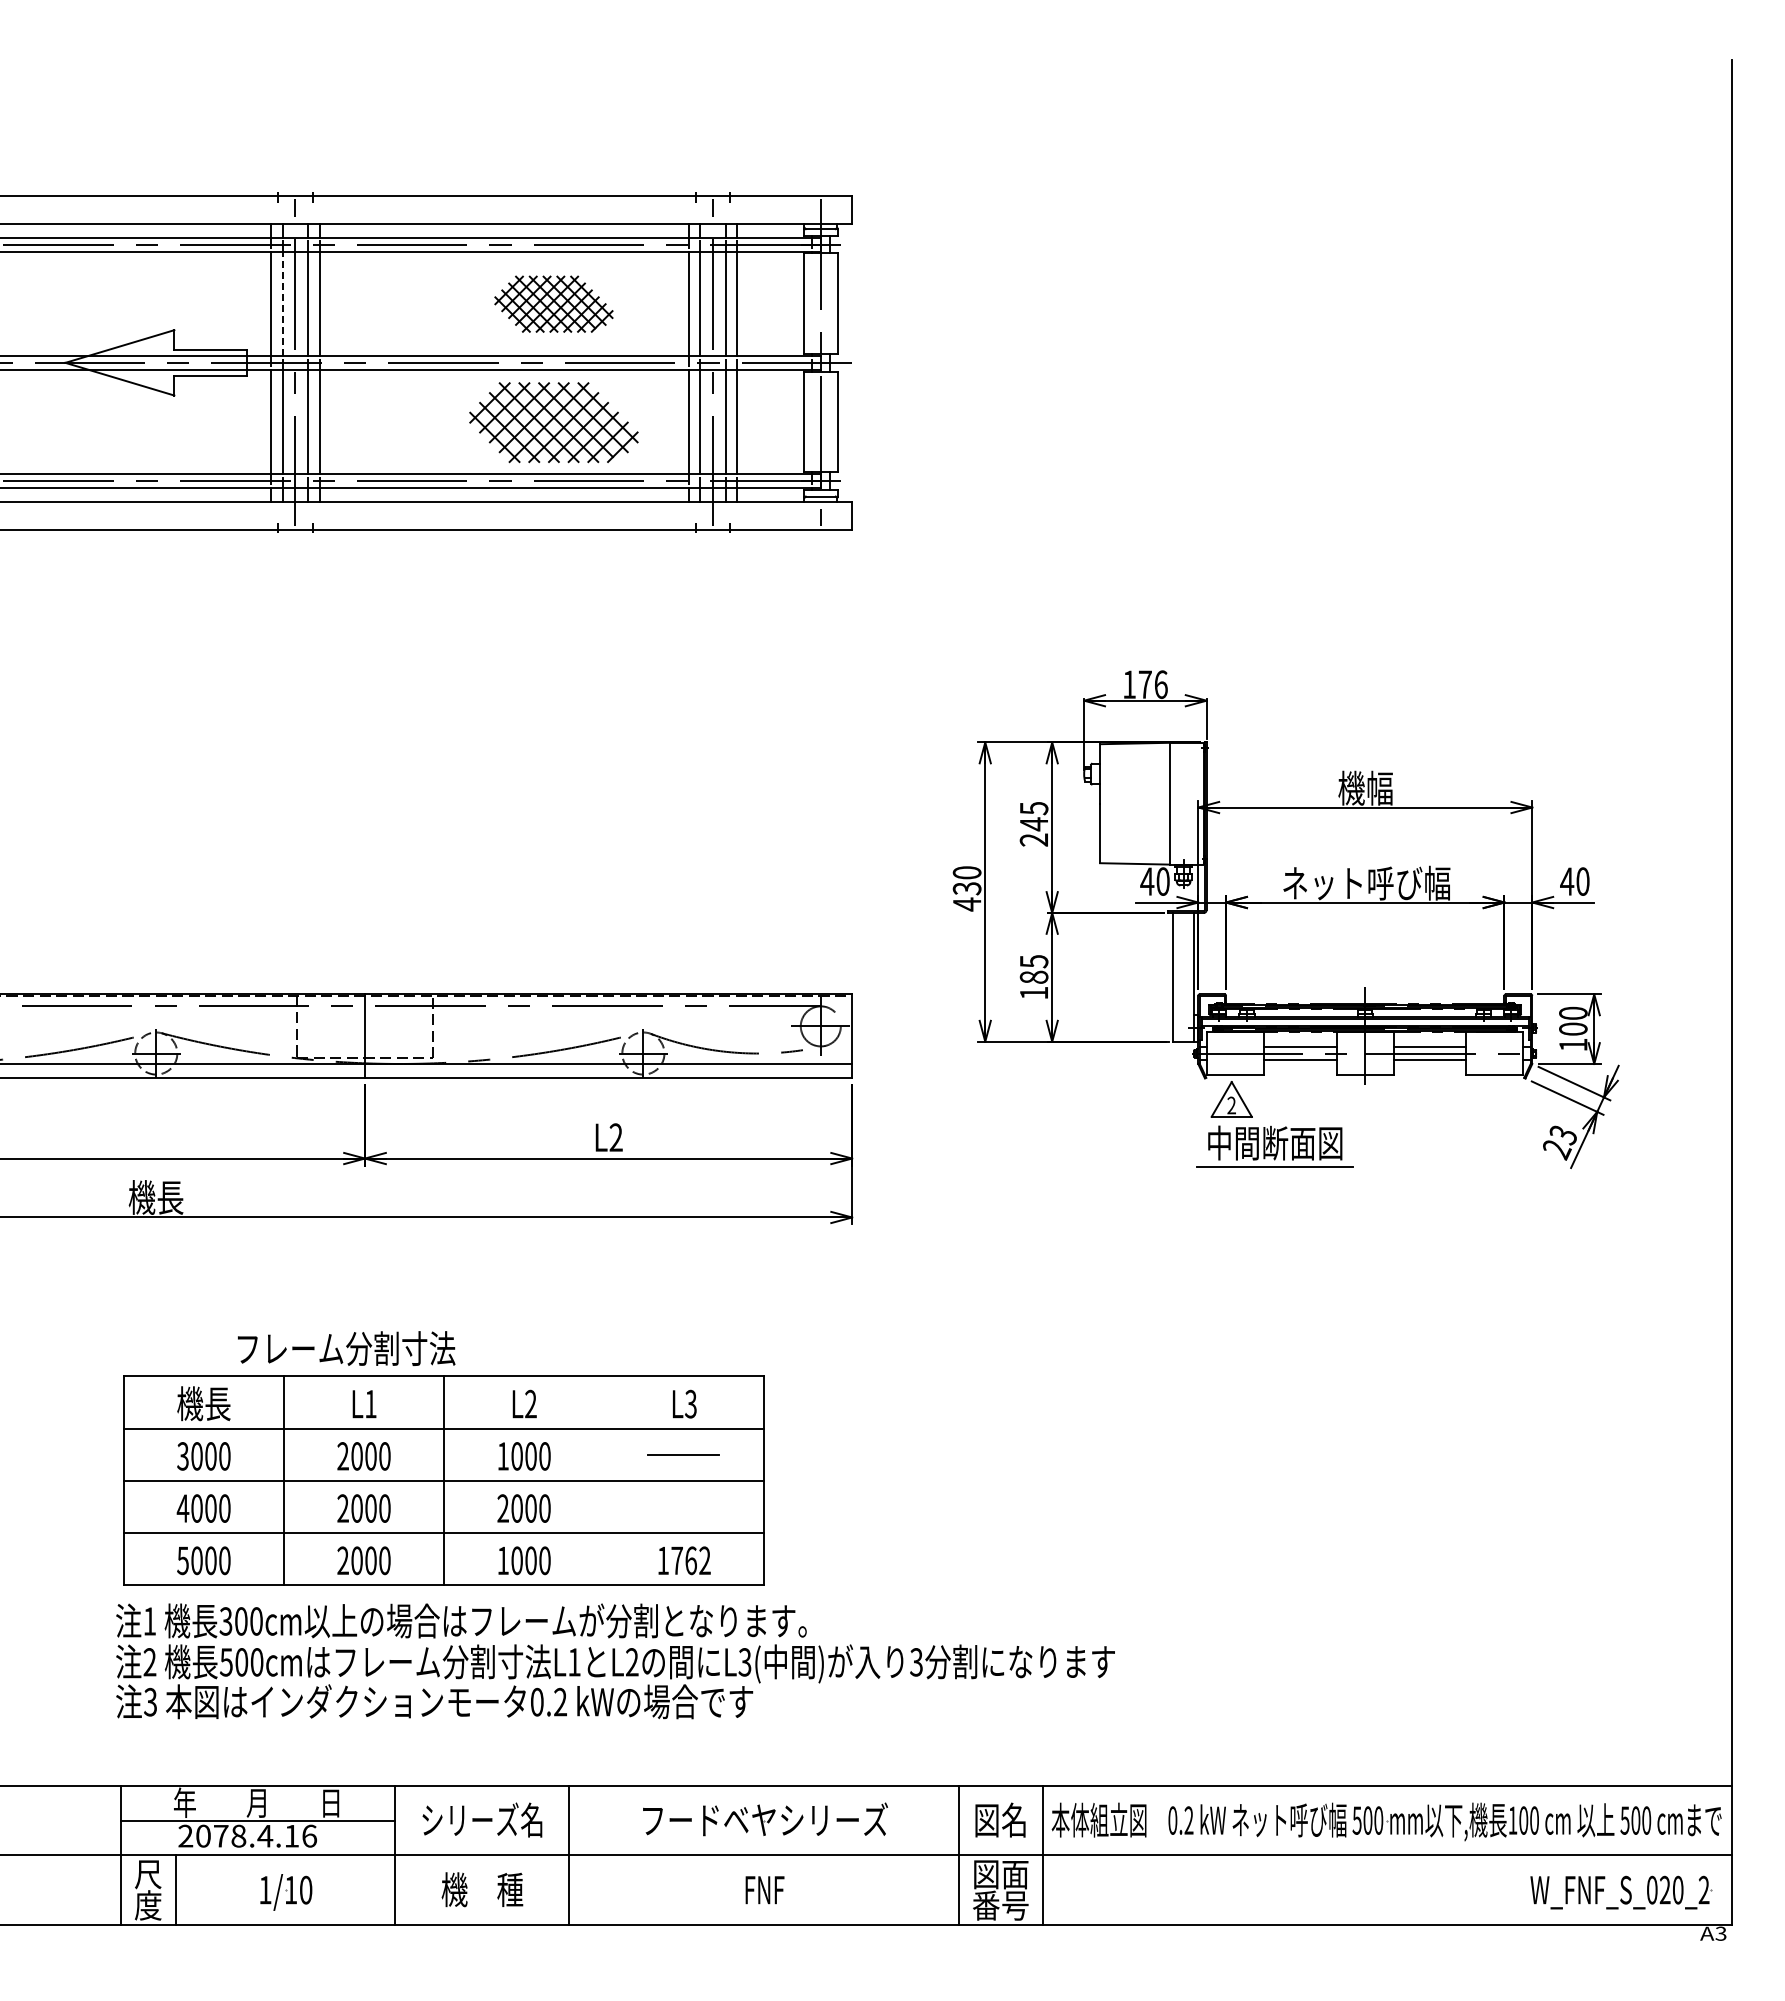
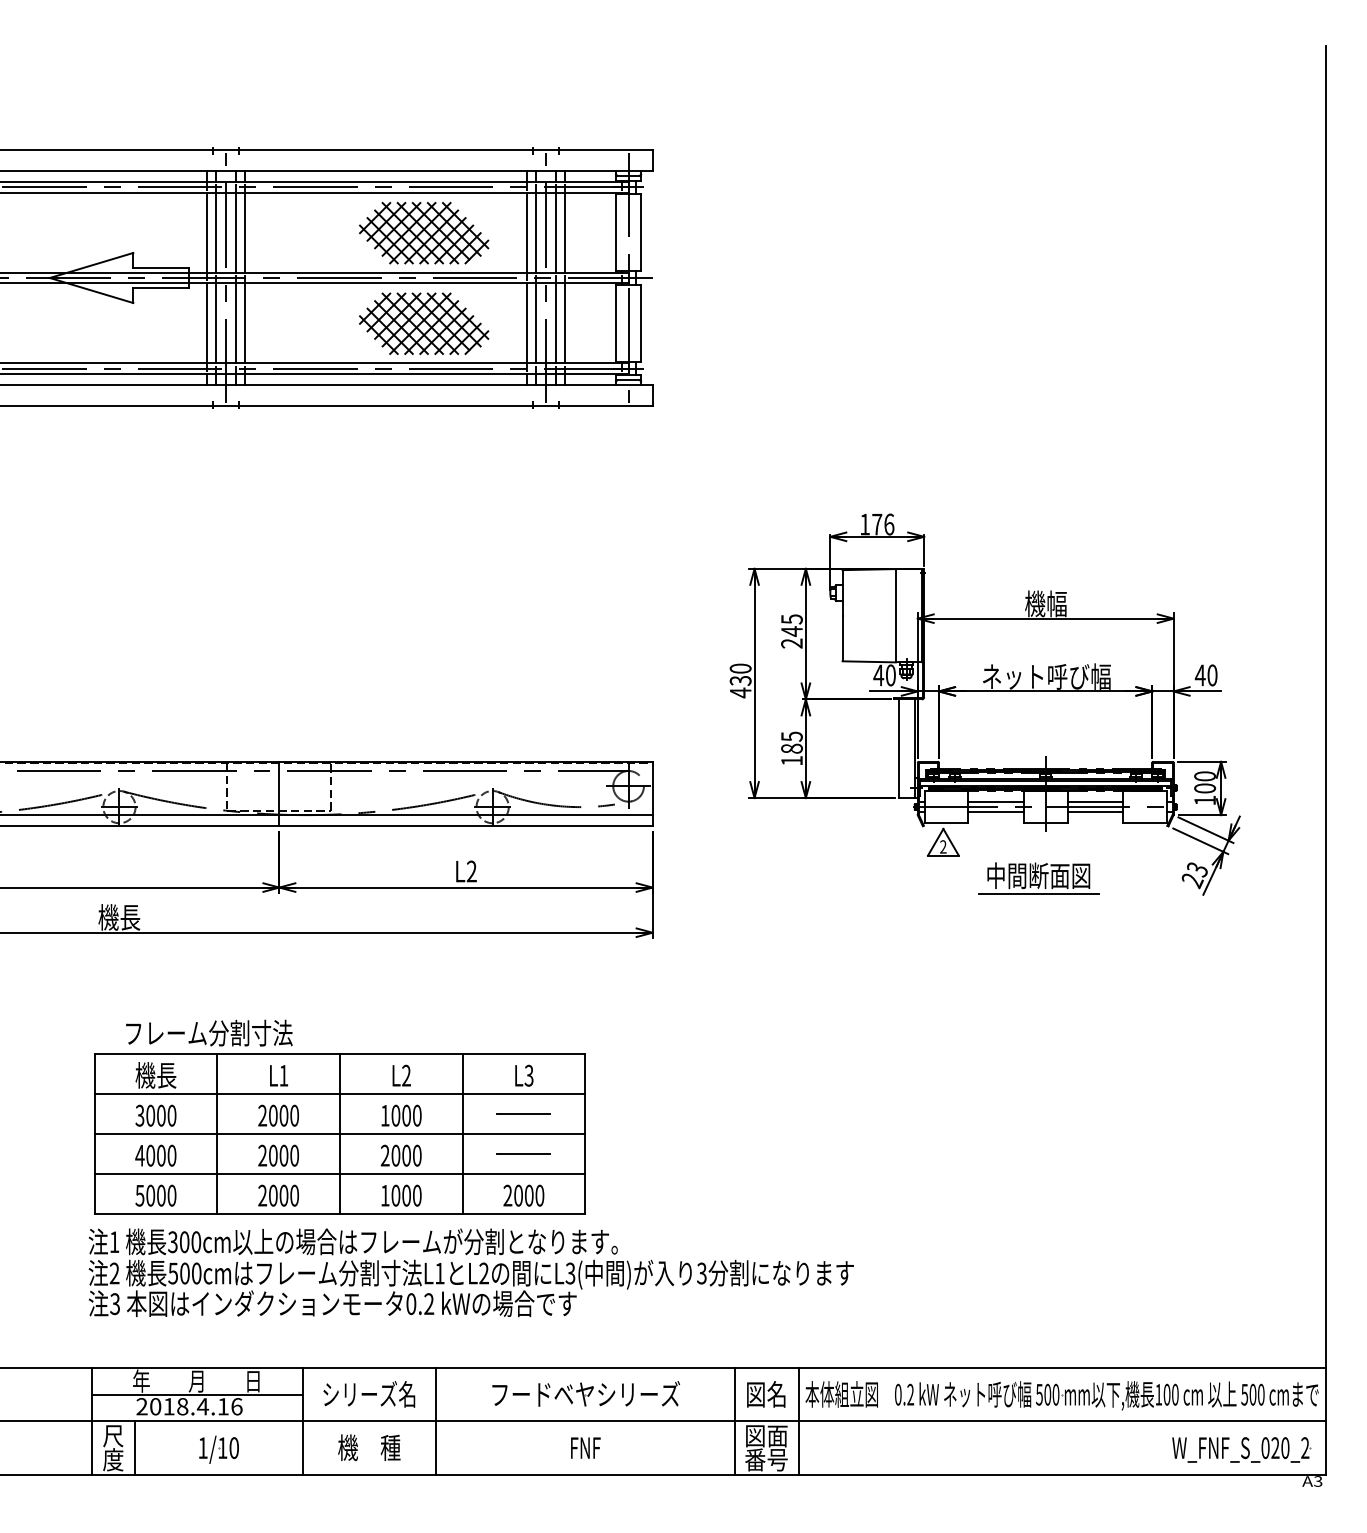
line: (282, 303) -> (216, 232), dashed -> solid
part: (553, 303) -> (423, 232), size x1.43
part: (1274, 1146) -> (1038, 878), moved
text: (346, 1348) -> (209, 1033), moved
line: (604, 1480) -> (462, 1134), added
line: (683, 1506) -> (523, 1154), added
text: (683, 1560) -> (523, 1195), 1762 -> 2000
text: (221, 1836) -> (169, 1406), 2078.4.16 -> 2018.4.16

